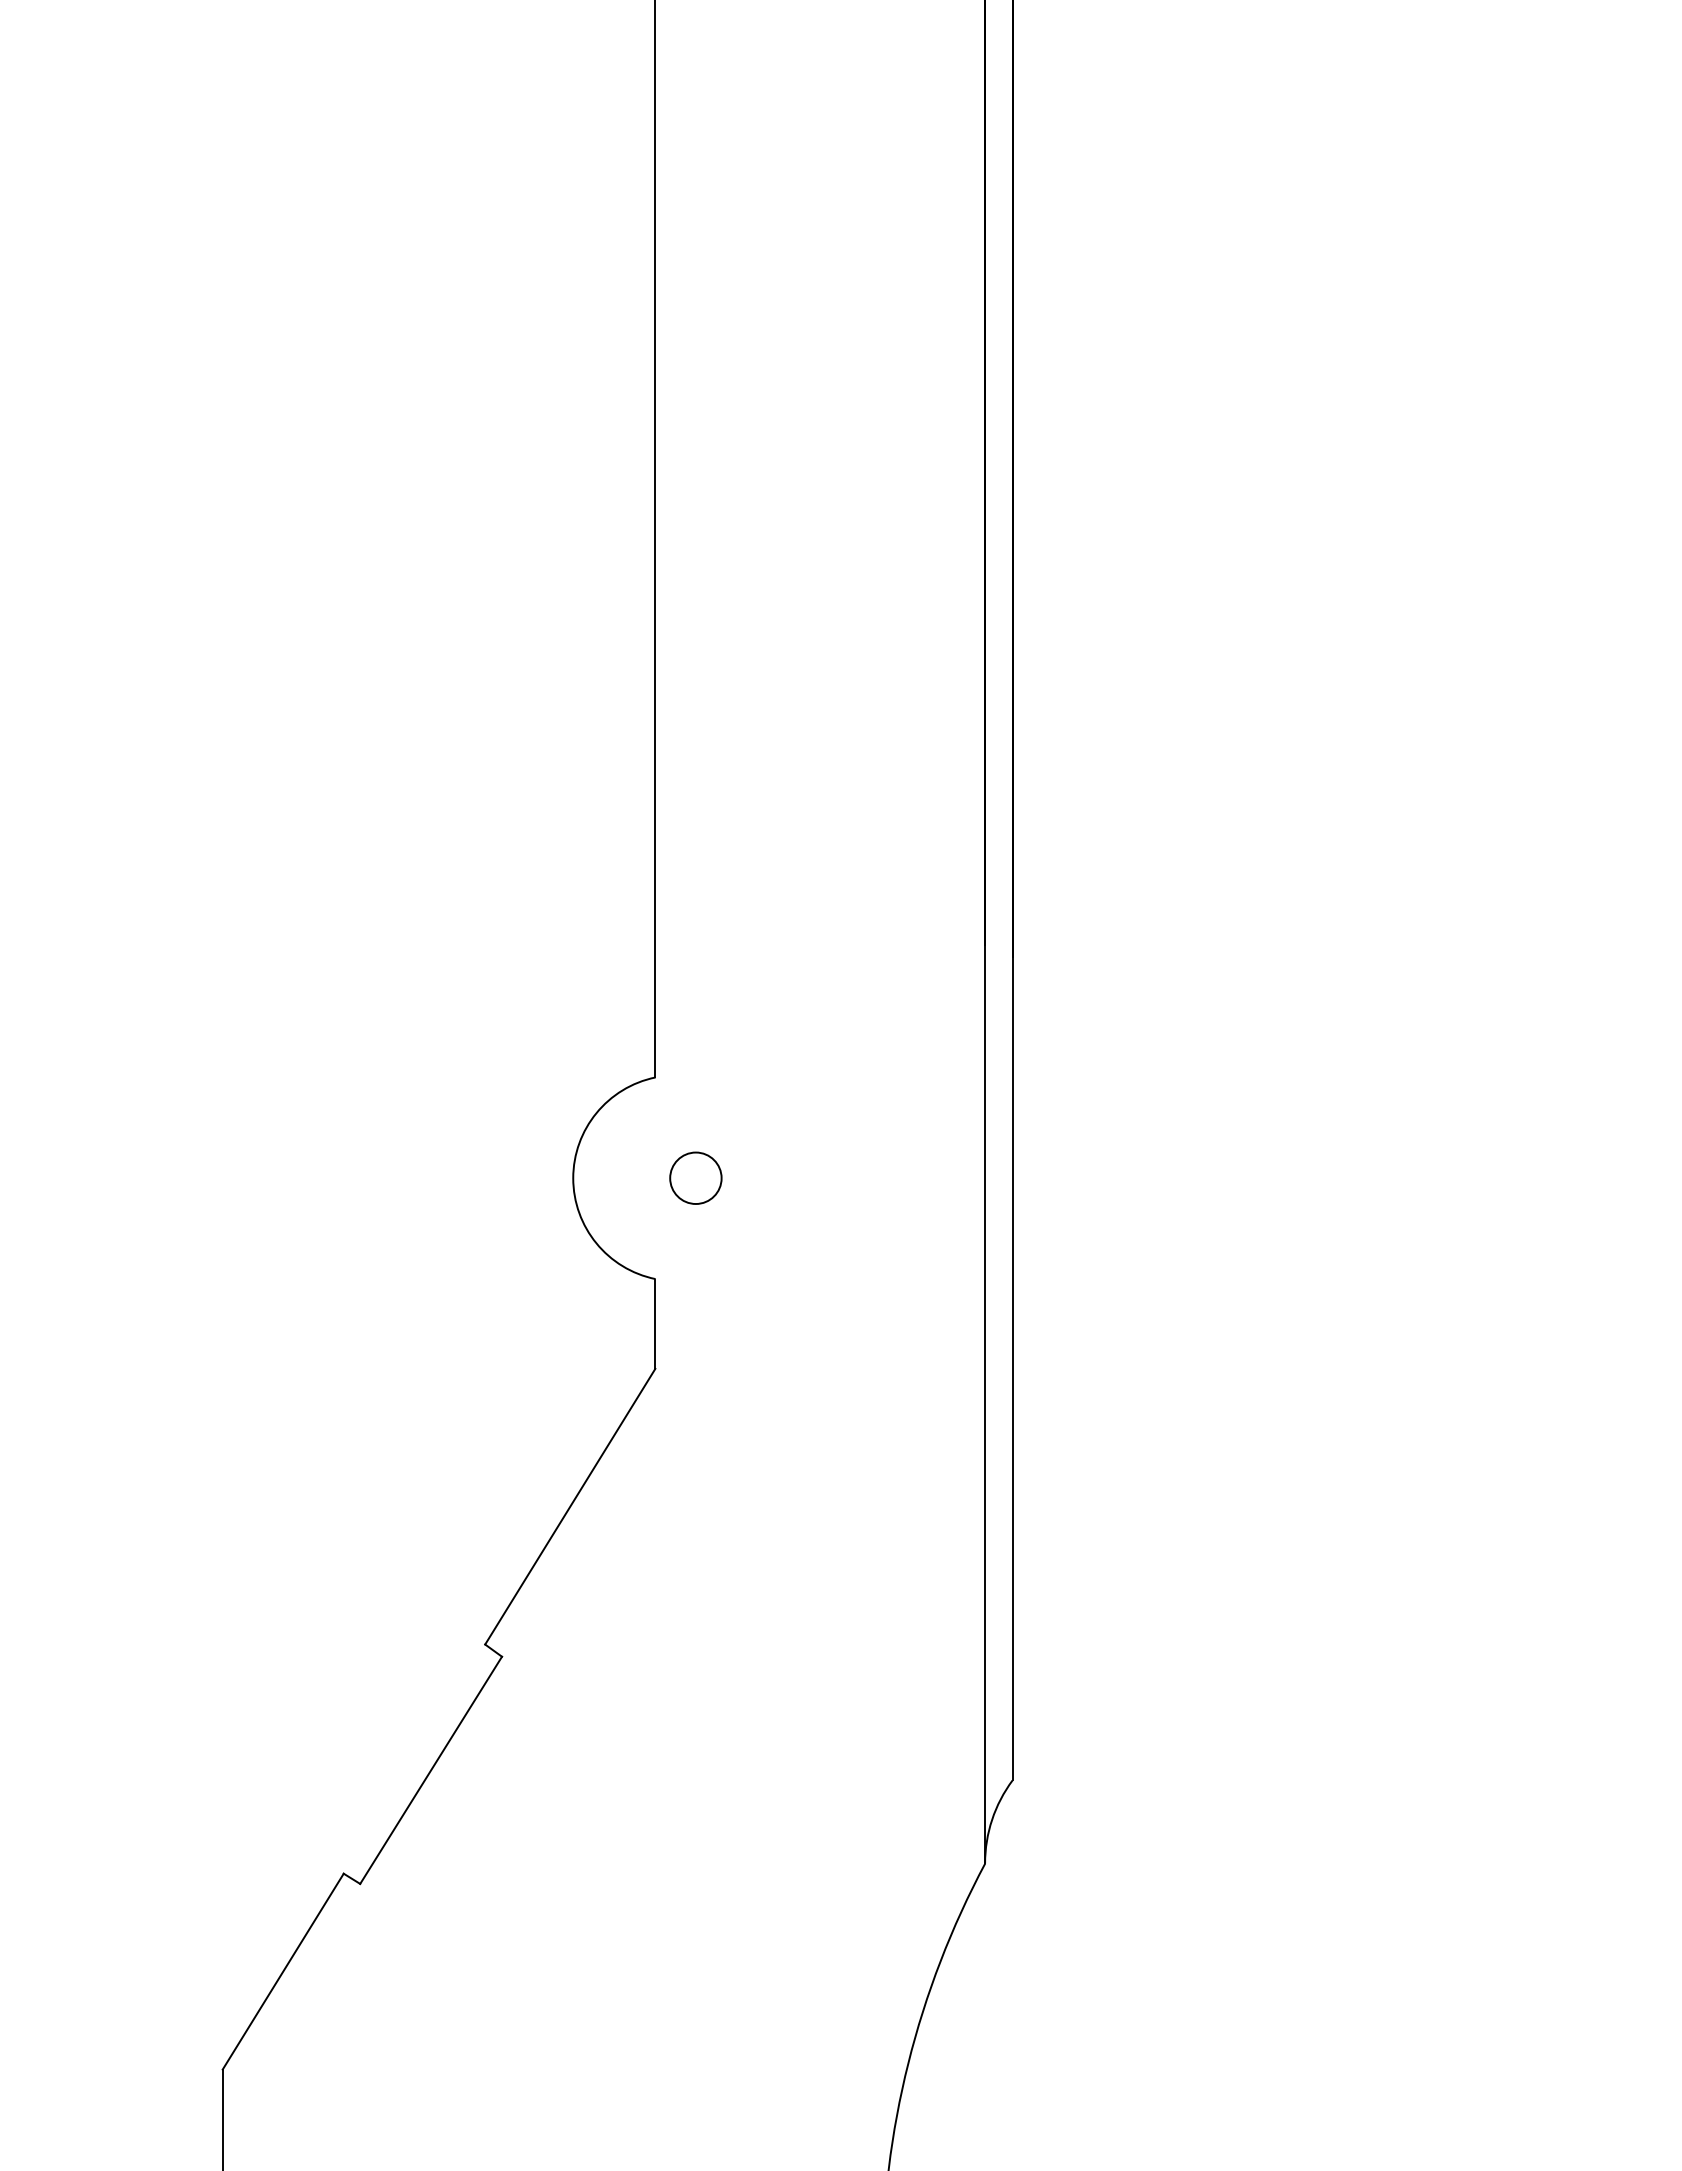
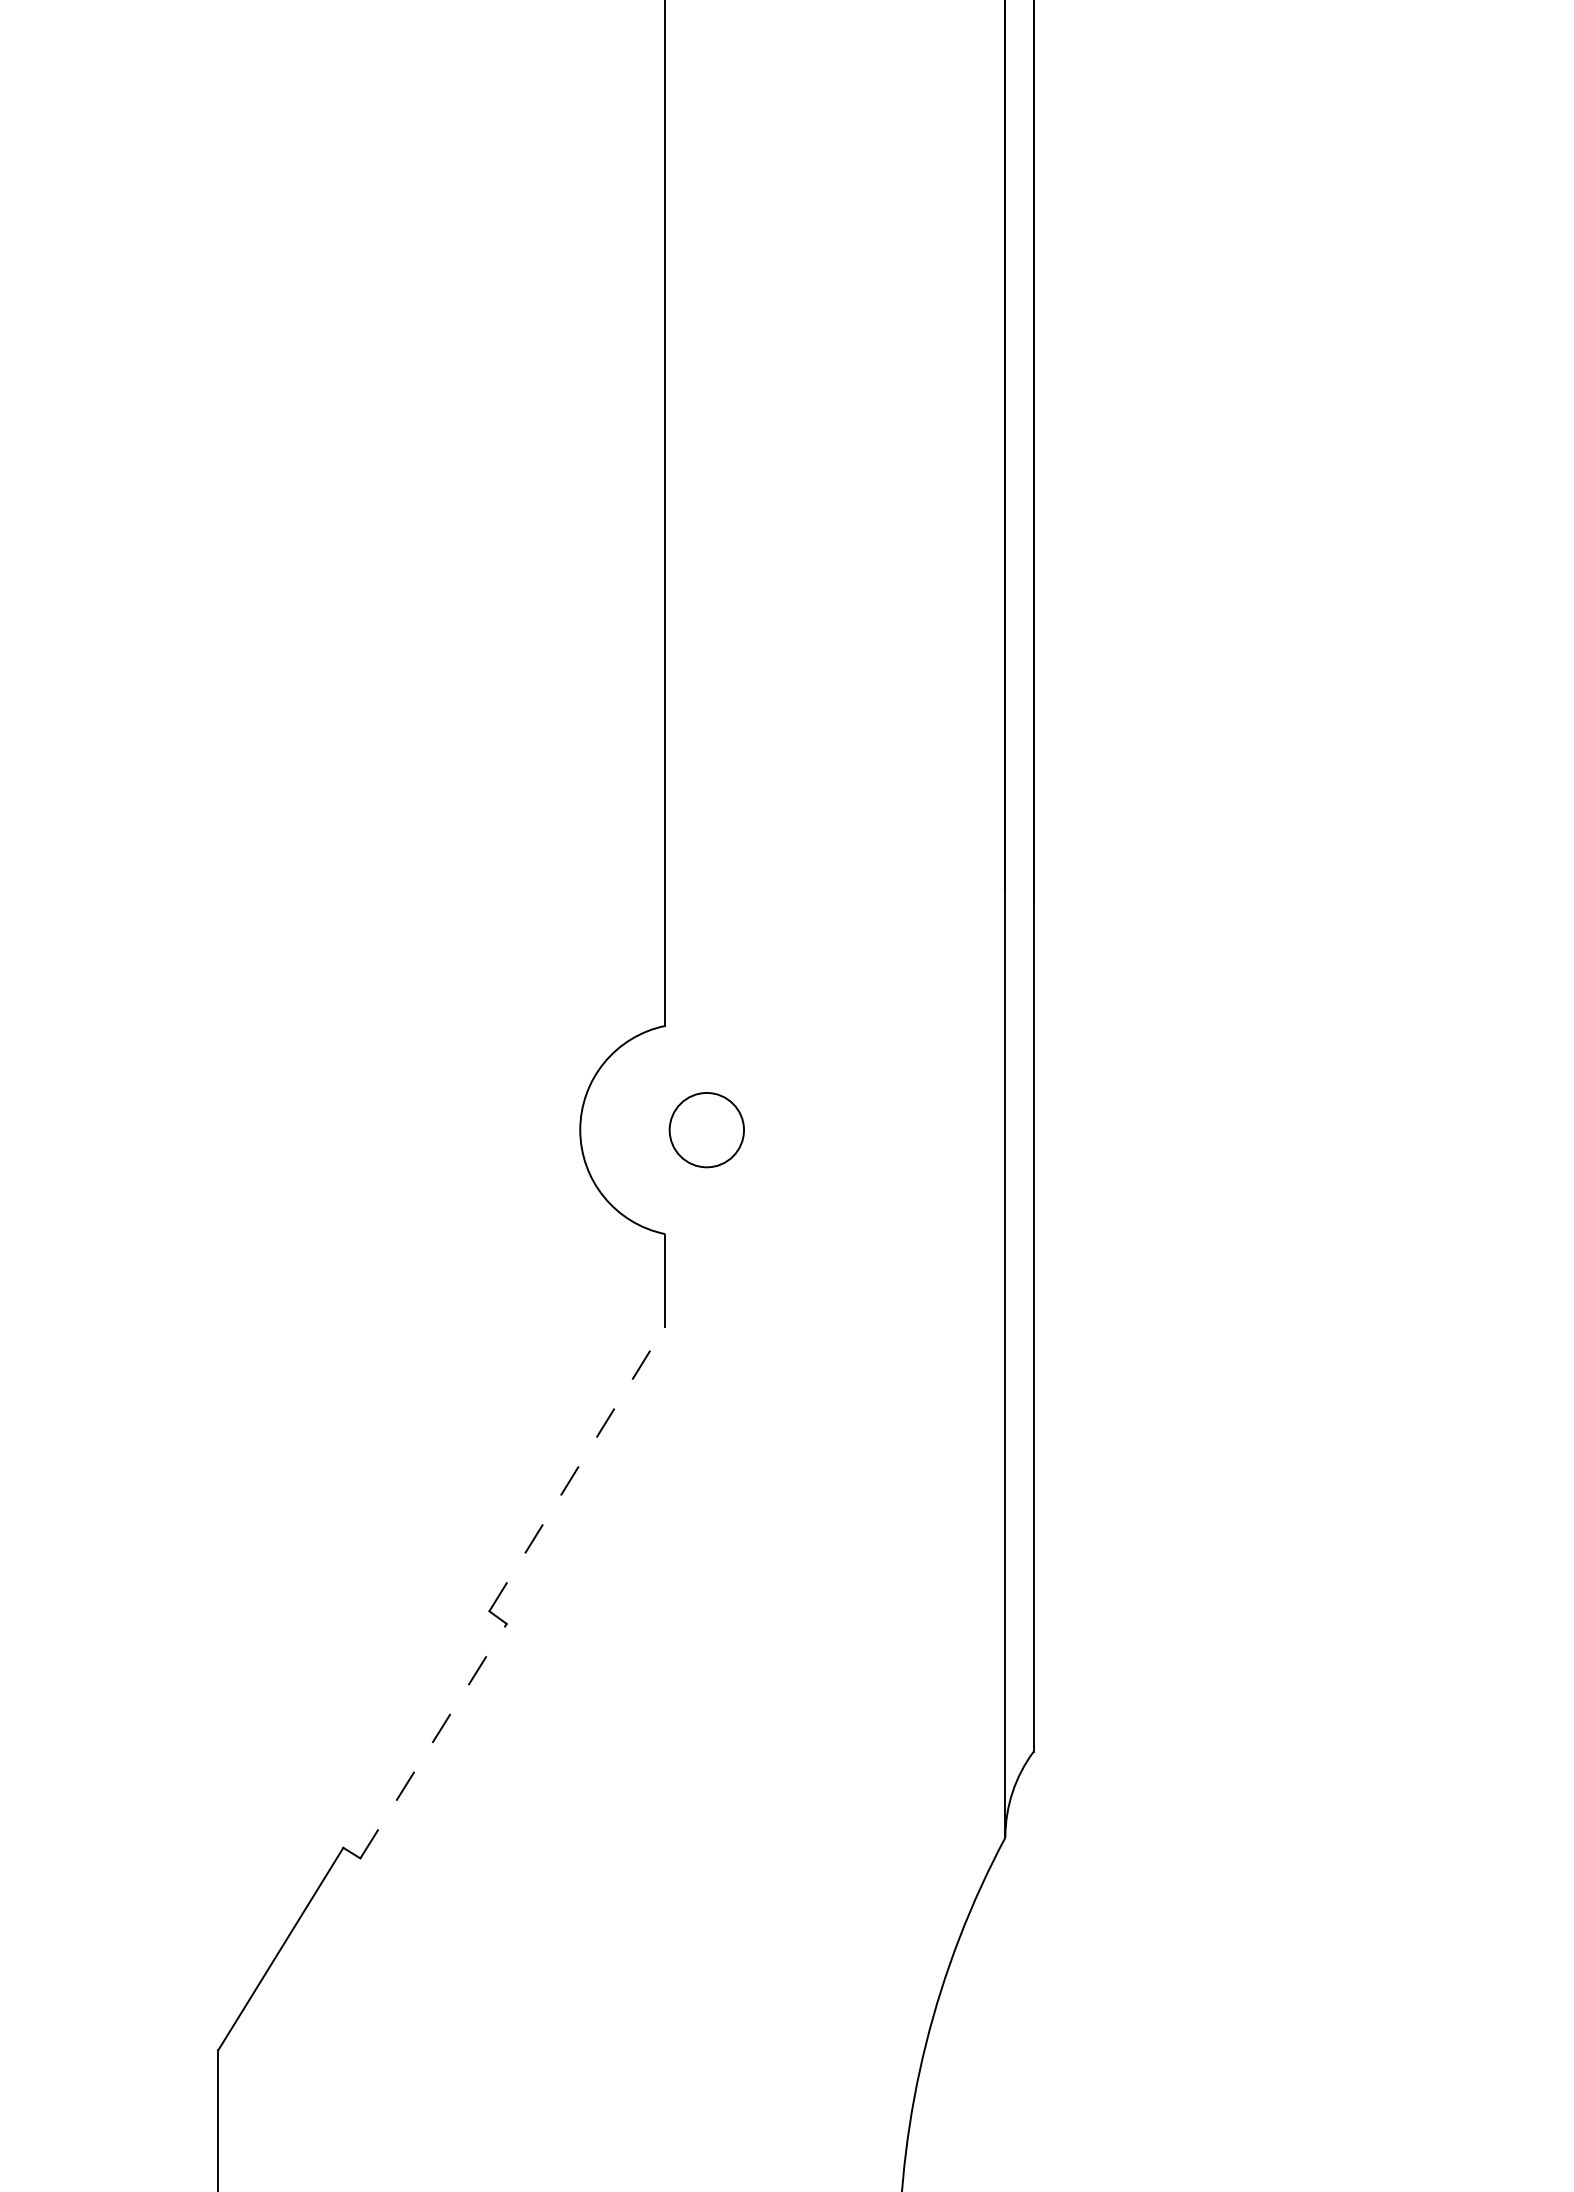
circle: (695, 1177) -> (706, 1129), size x1.4
line: (570, 1506) -> (577, 1468), solid -> dashed
line: (431, 1770) -> (433, 1741), solid -> dashed

